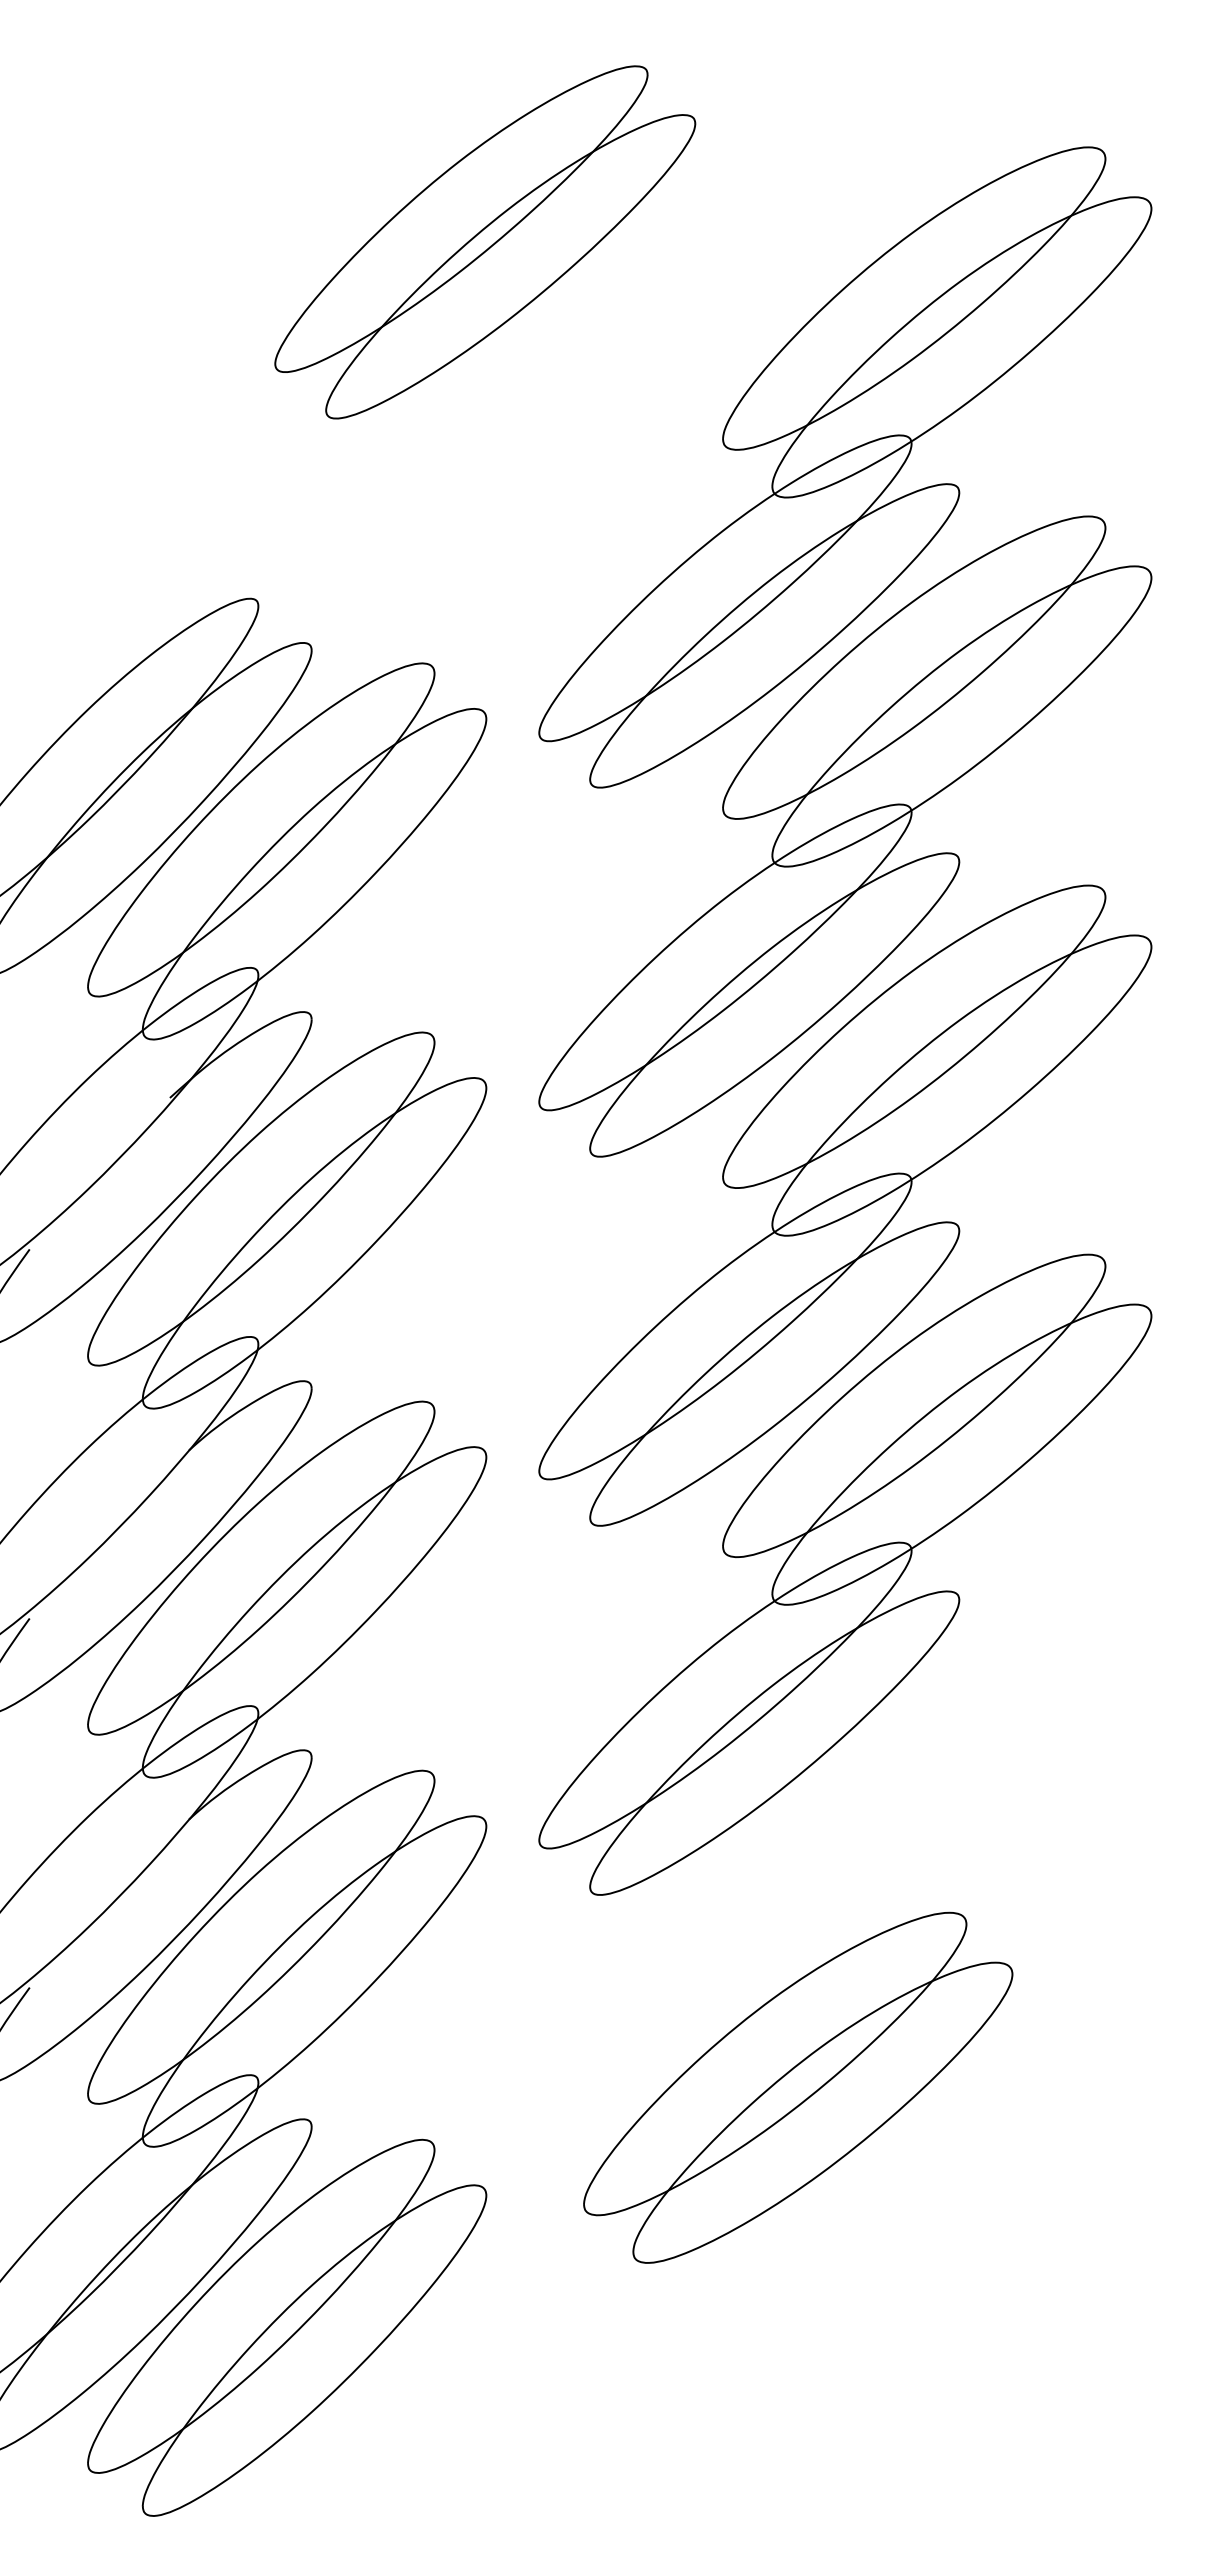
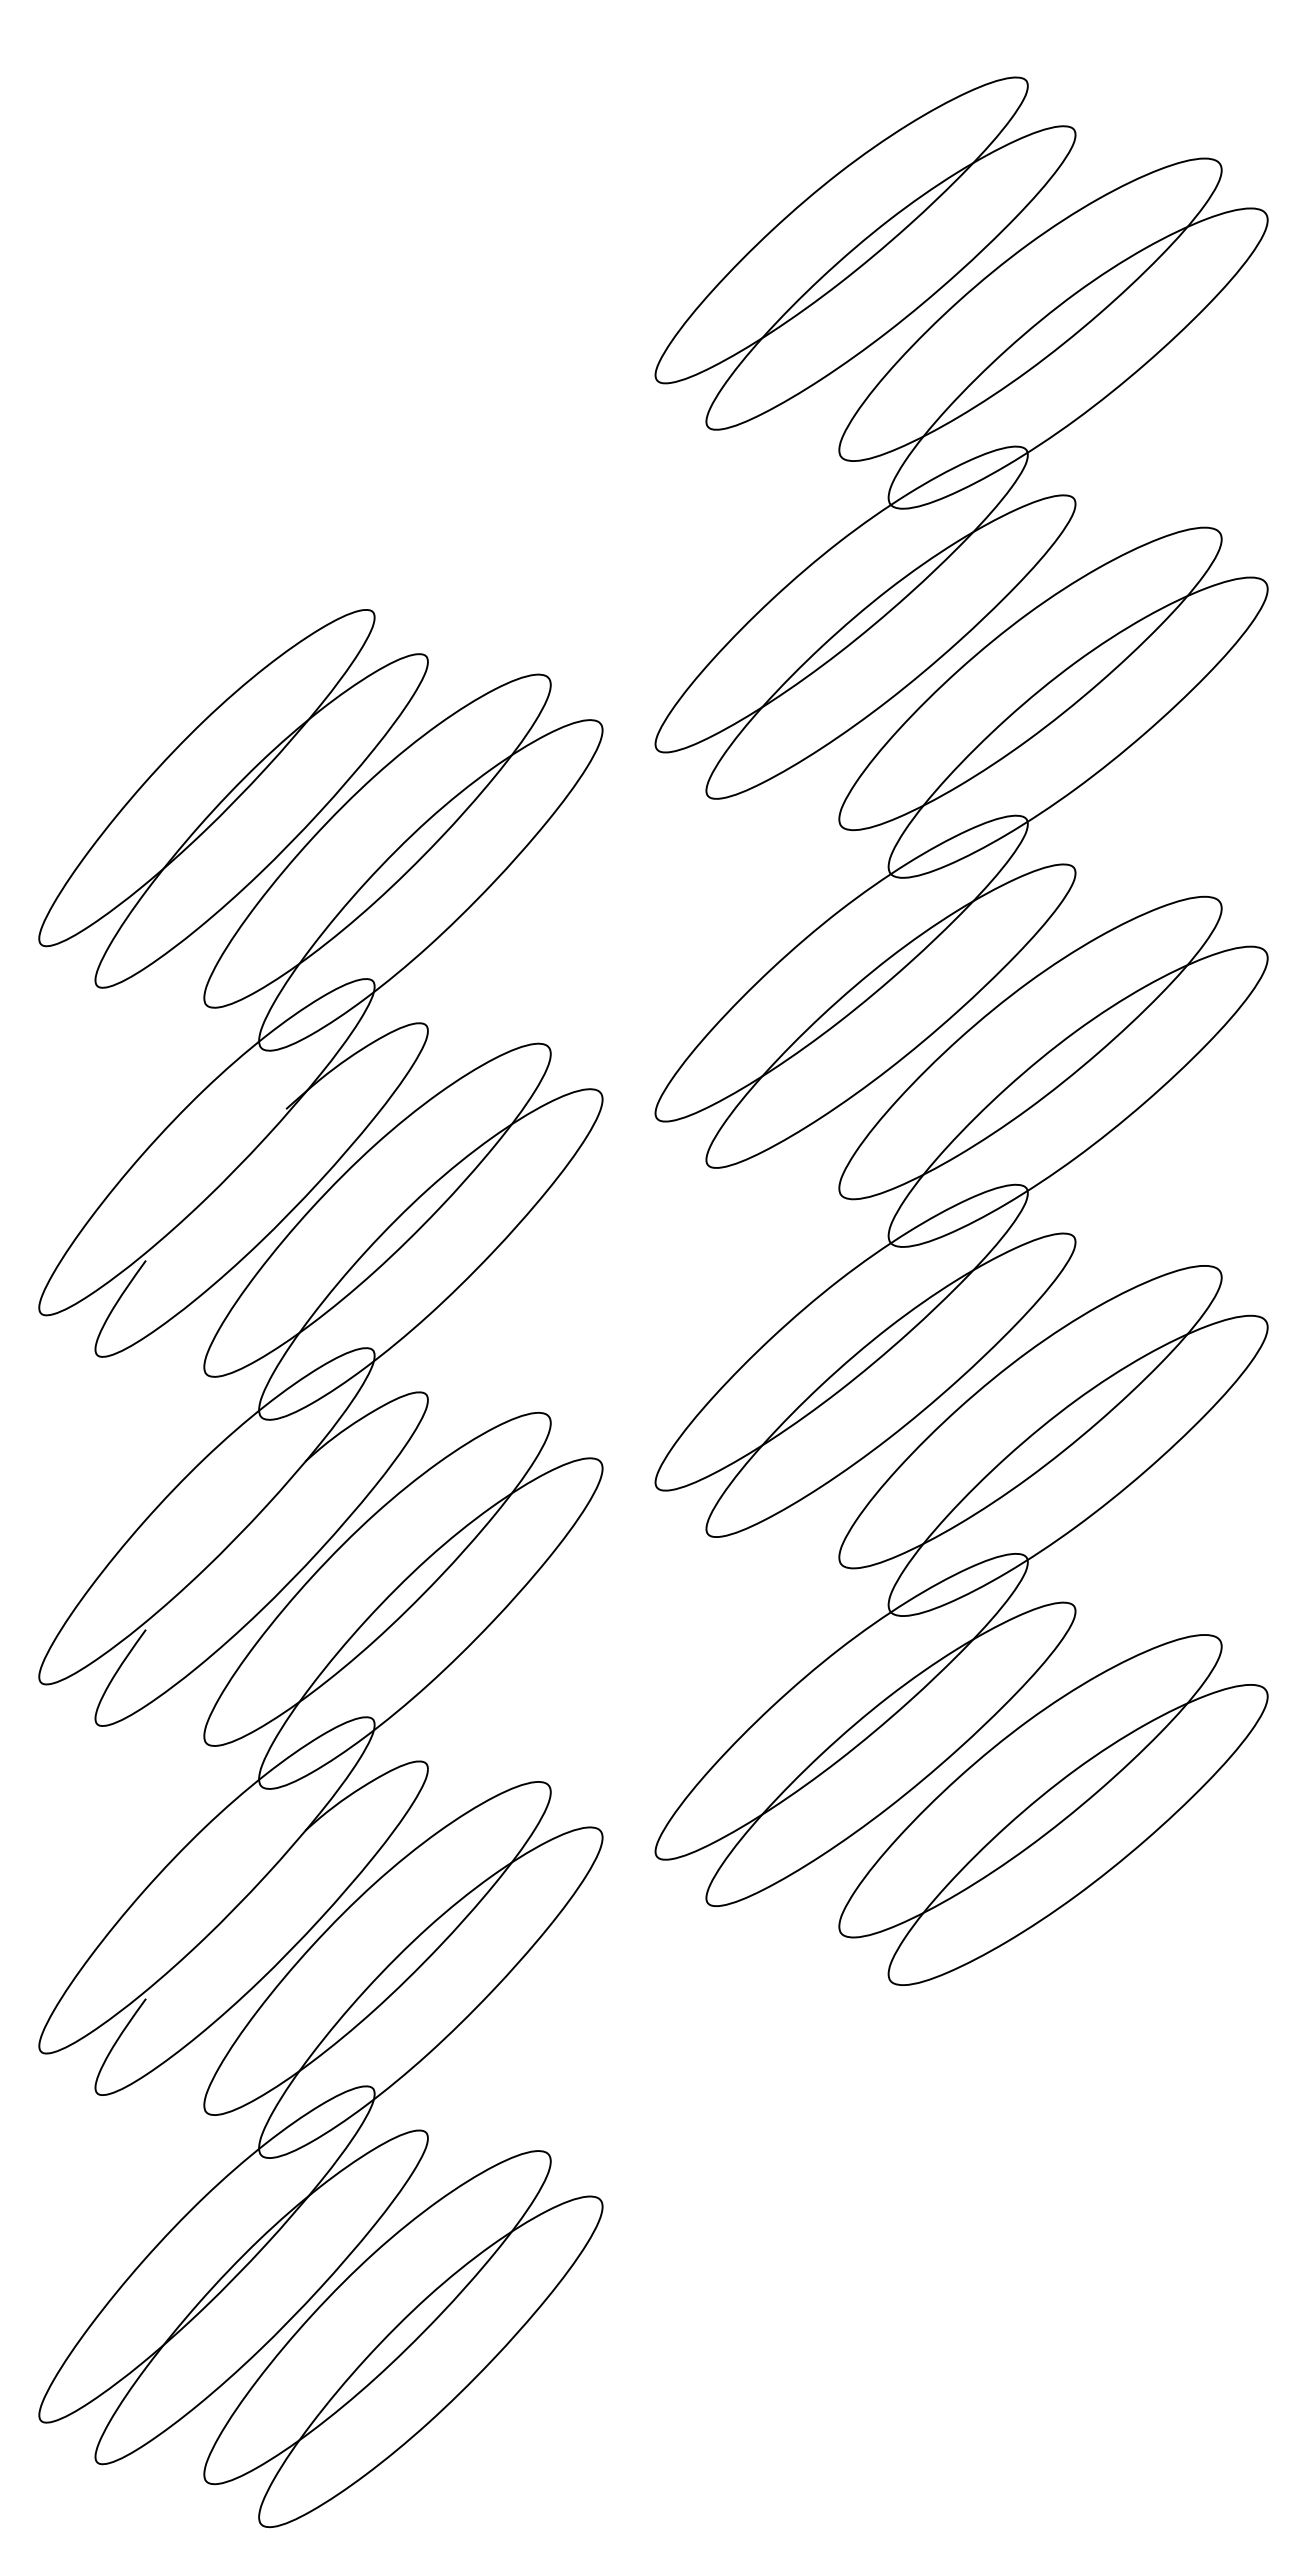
part: (485, 242) -> (865, 253), moved
part: (798, 2087) -> (1053, 1809), moved

